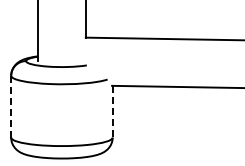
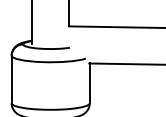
line: (11, 106) -> (11, 79), dashed -> solid
line: (112, 111) -> (89, 83), dashed -> solid

